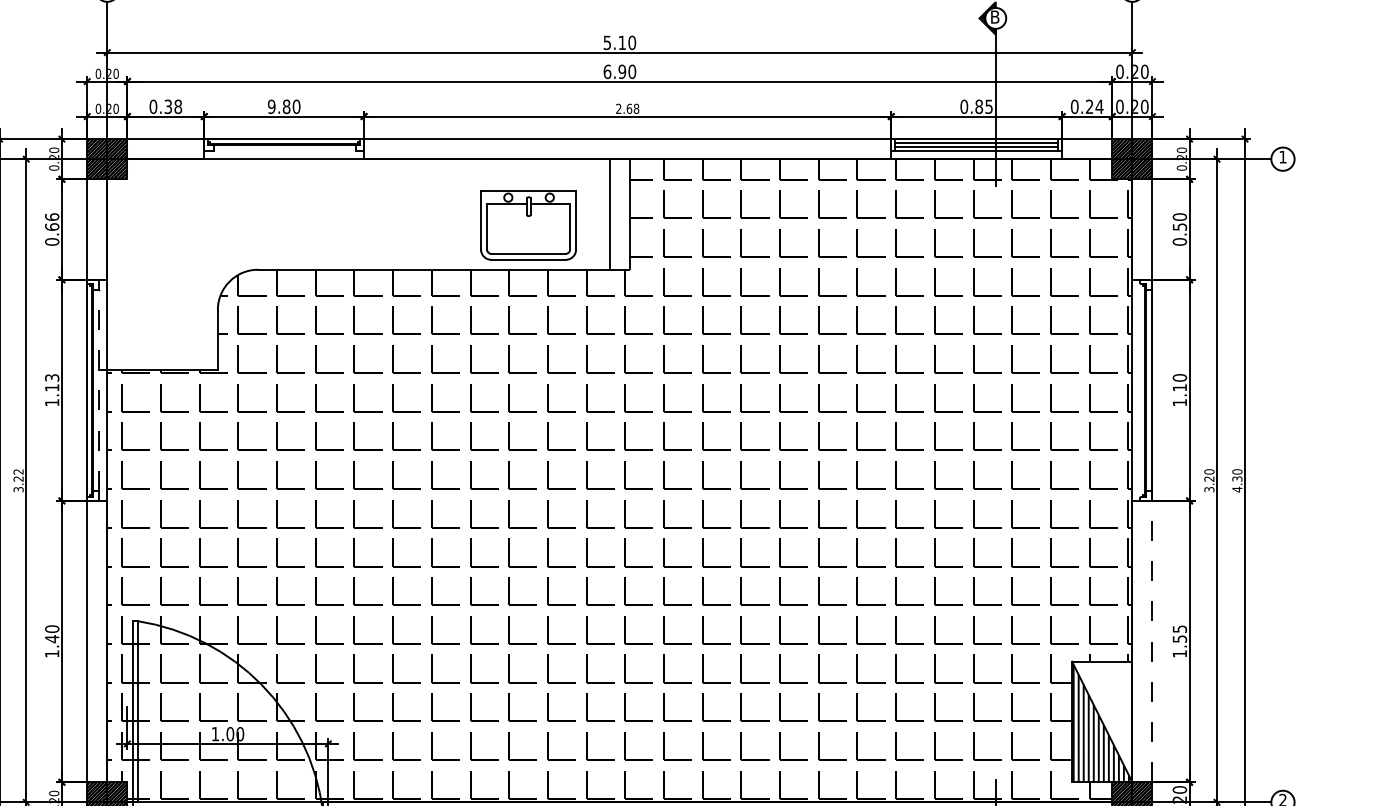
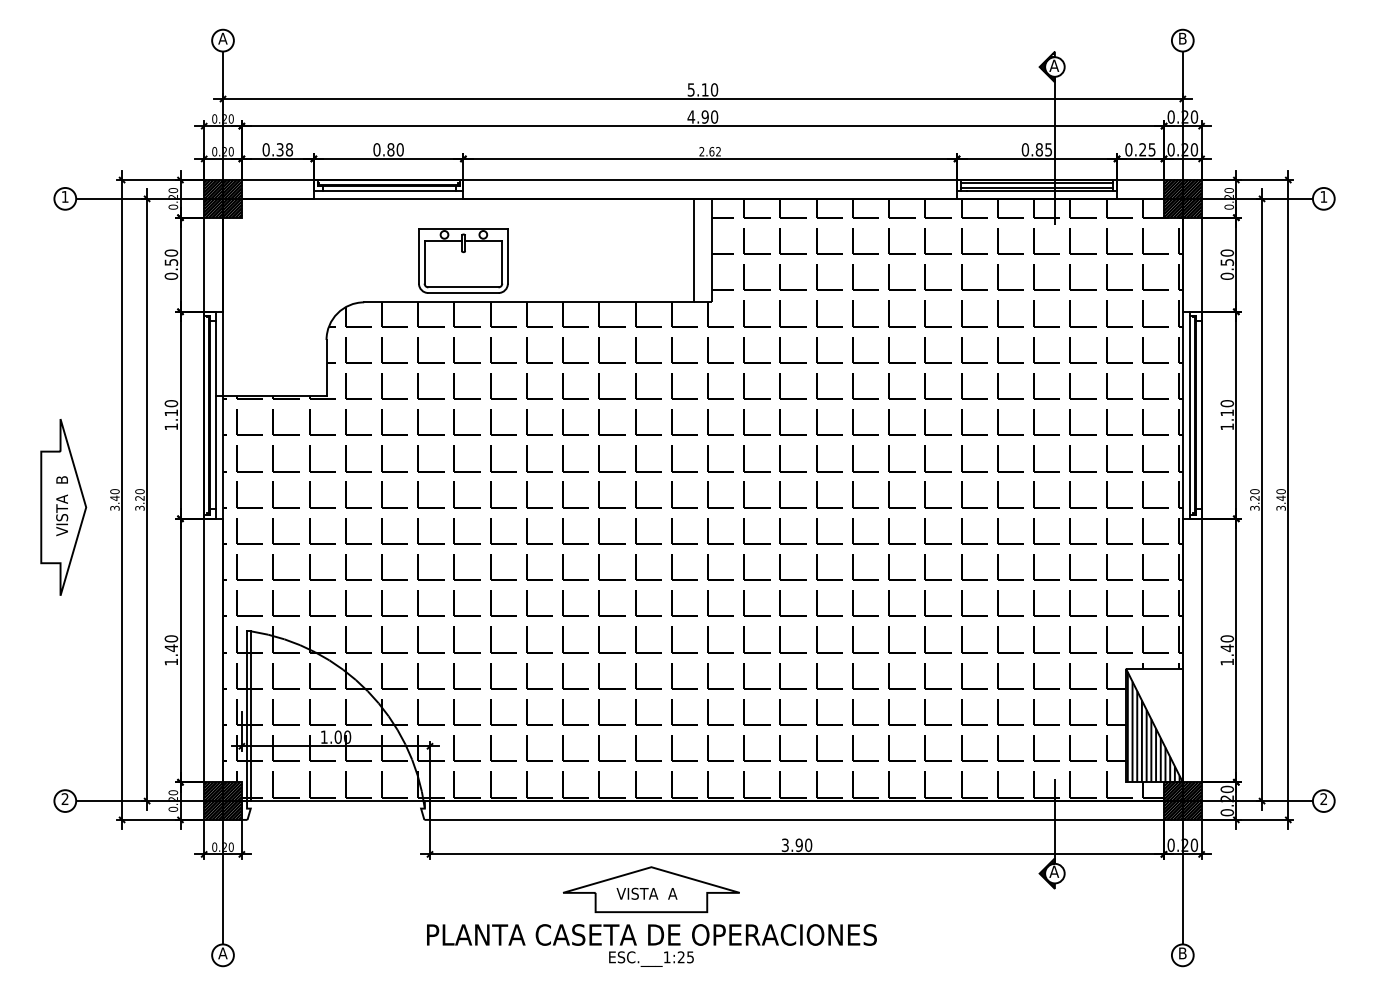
text: (995, 16) -> (1054, 65), B -> A
text: (607, 71) -> (691, 116), 6.90 -> 4.90
text: (271, 106) -> (376, 149), 9.80 -> 0.80
text: (1098, 106) -> (1151, 149), 0.24 -> 0.25
text: (636, 108) -> (718, 151), 2.68 -> 2.62
line: (285, 151) -> (389, 191), added
text: (52, 221) -> (171, 257), 0.66 -> 0.50
part: (528, 225) -> (463, 260), moved
text: (52, 377) -> (171, 403), 1.13 -> 1.10
line: (99, 389) -> (215, 414), dashed -> solid
line: (1140, 390) -> (1190, 415), added
text: (18, 471) -> (139, 491), 3.22 -> 3.20
text: (1236, 483) -> (1280, 502), 4.30 -> 3.40
text: (1180, 634) -> (1227, 643), 1.55 -> 1.40
line: (1152, 641) -> (1201, 650), dashed -> solid

